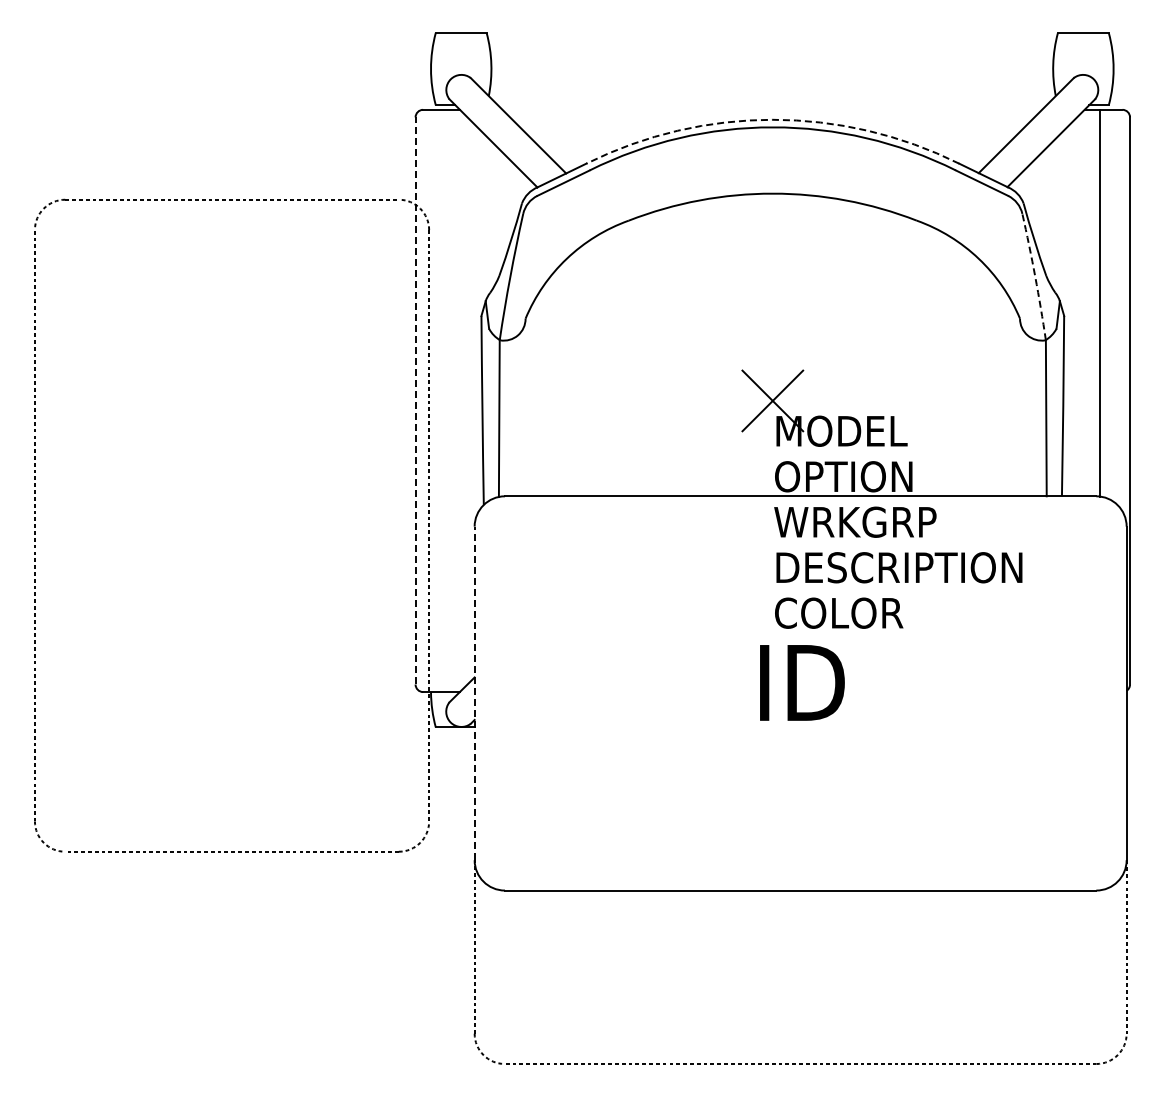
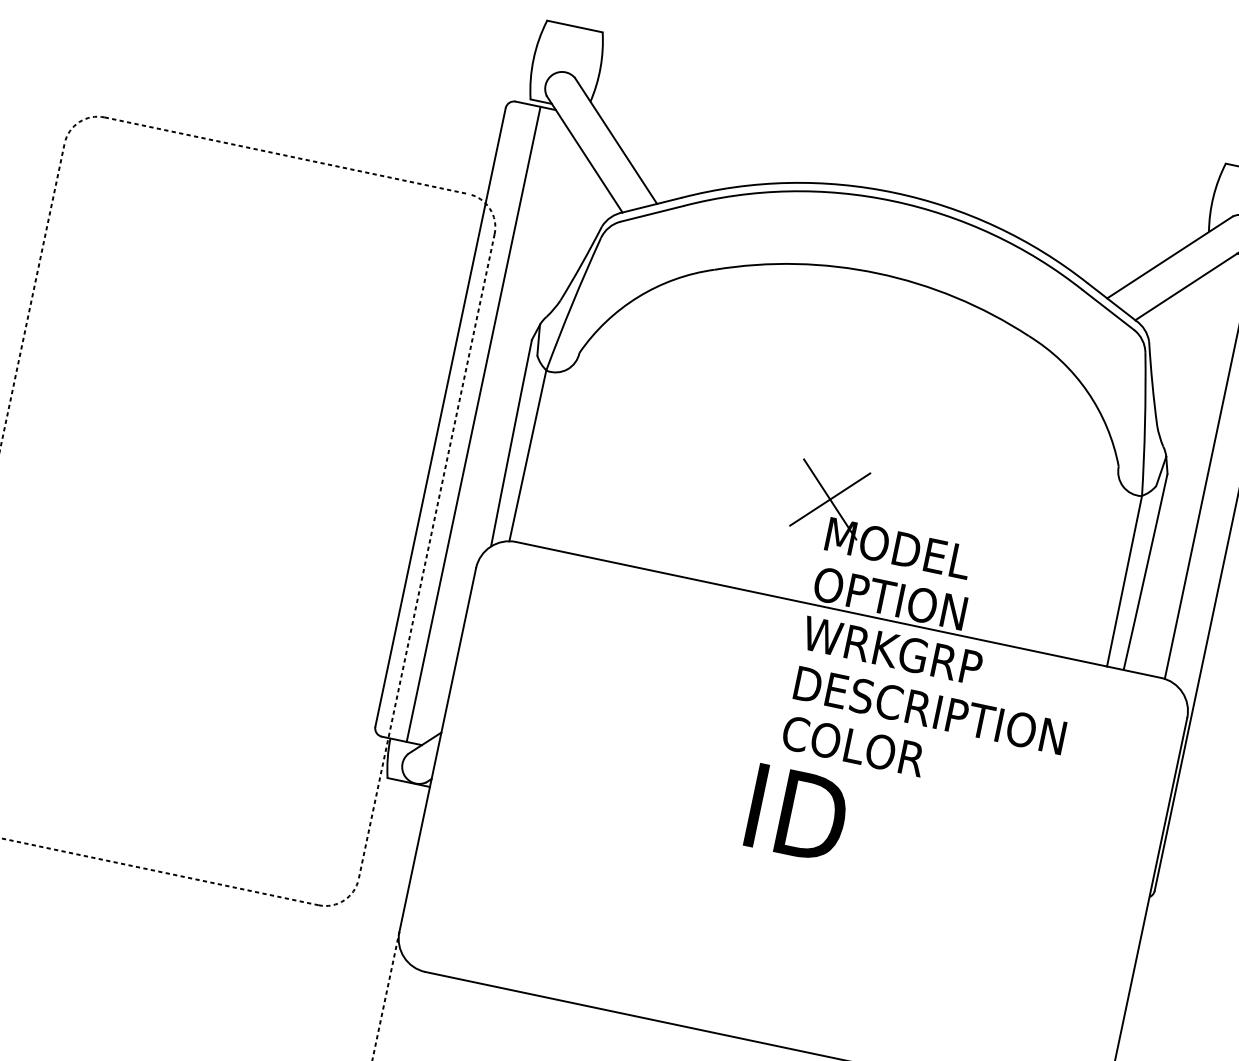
arc: (772, 119) -> (894, 192), dashed -> solid
arc: (1035, 276) -> (1145, 424), dashed -> solid
line: (415, 400) -> (440, 416), dashed -> solid
line: (445, 400) -> (473, 423), added
line: (474, 693) -> (437, 750), dashed -> solid

